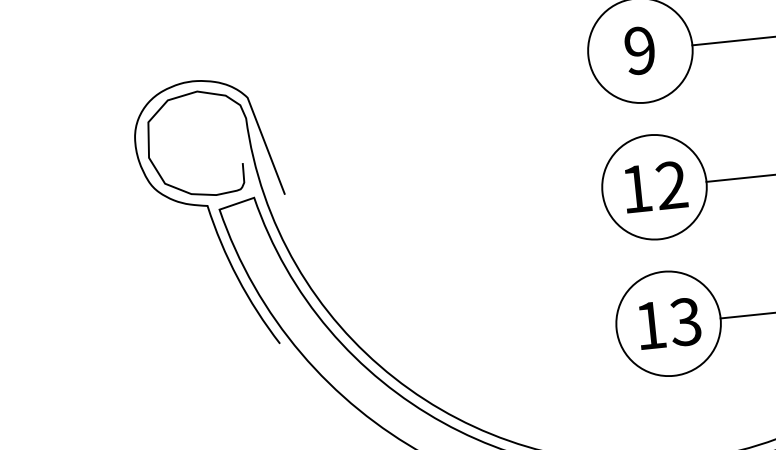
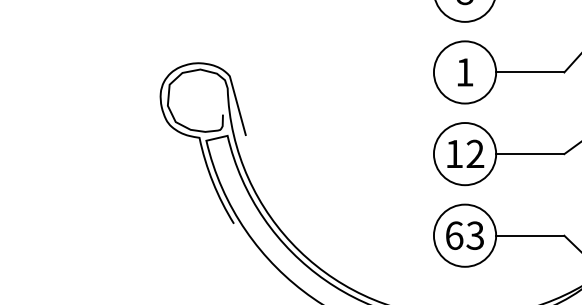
text: (639, 50) -> (464, 72), 9 -> 1
text: (650, 325) -> (454, 235), 13 -> 63

